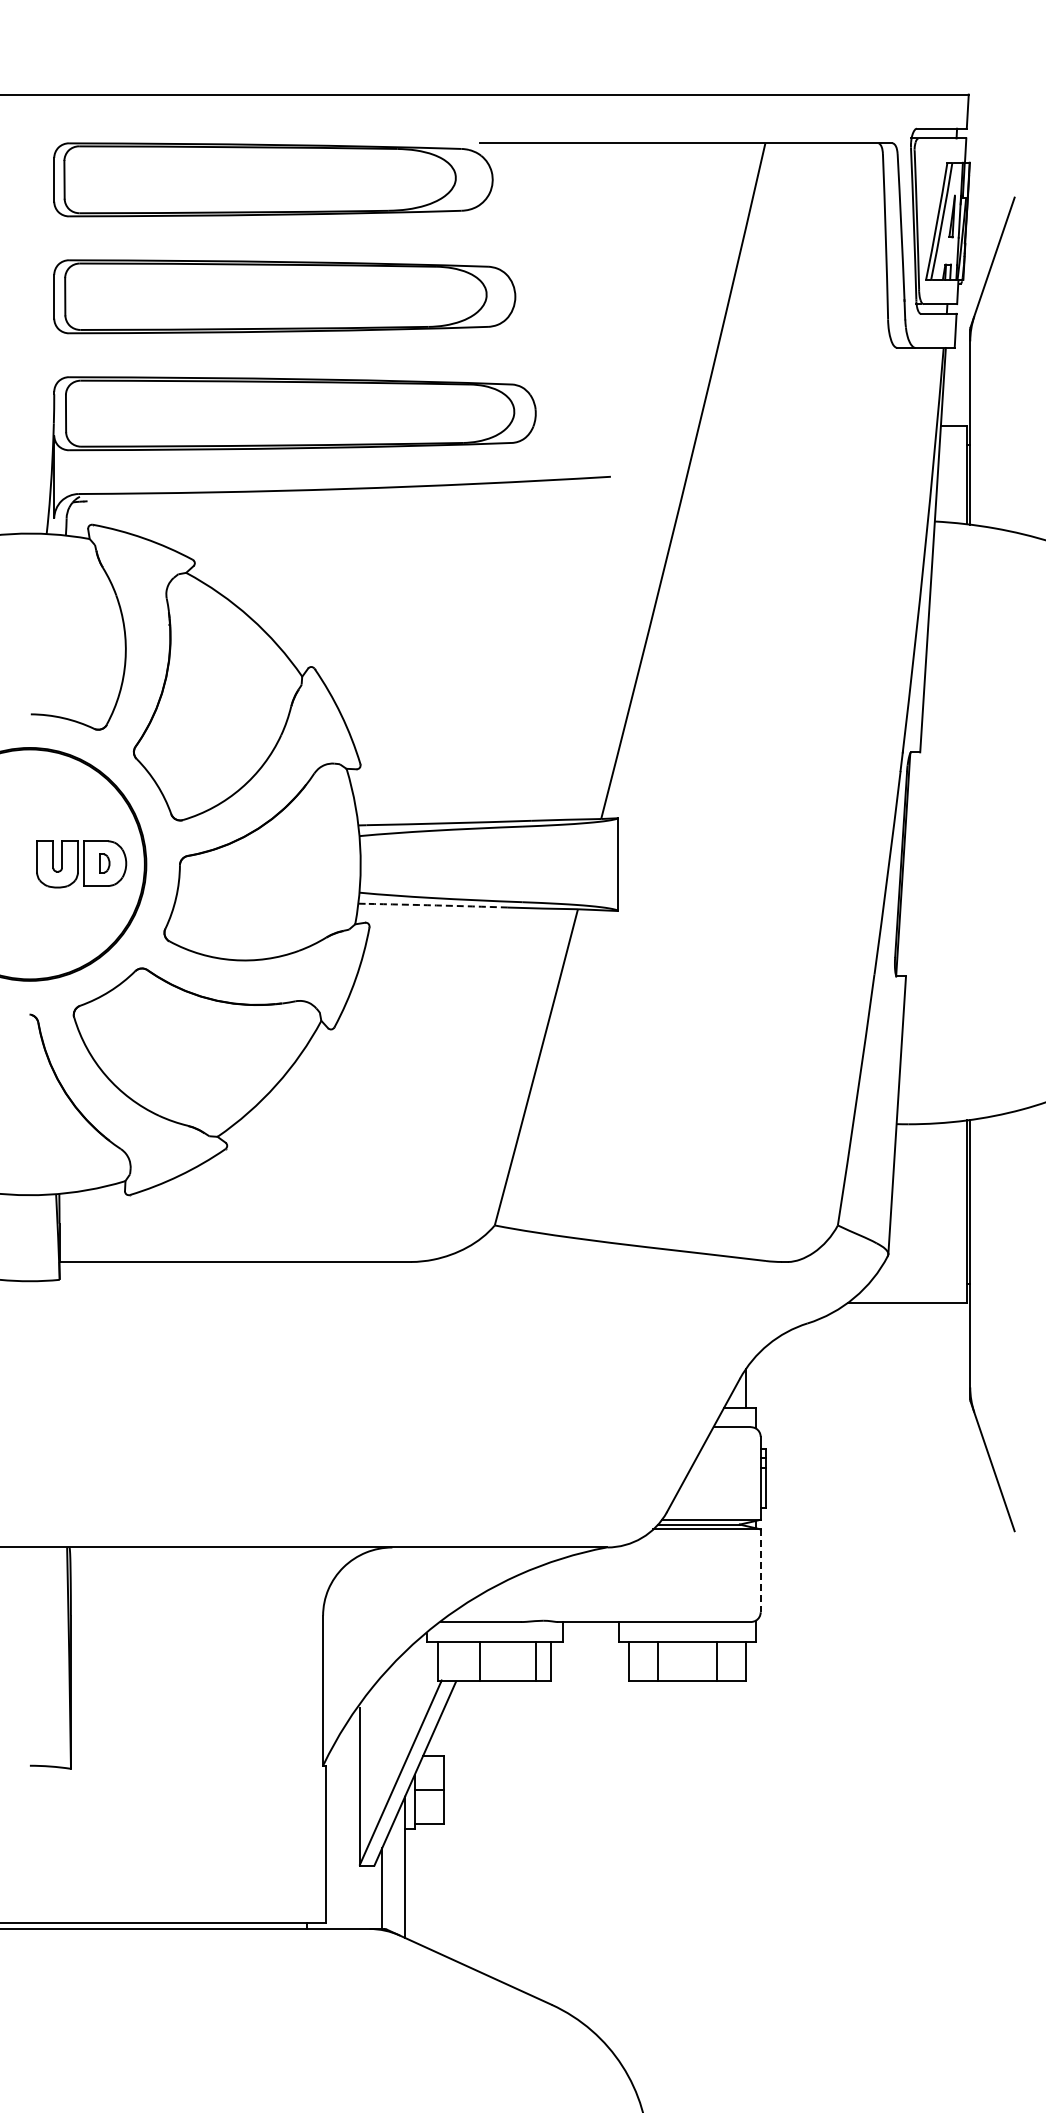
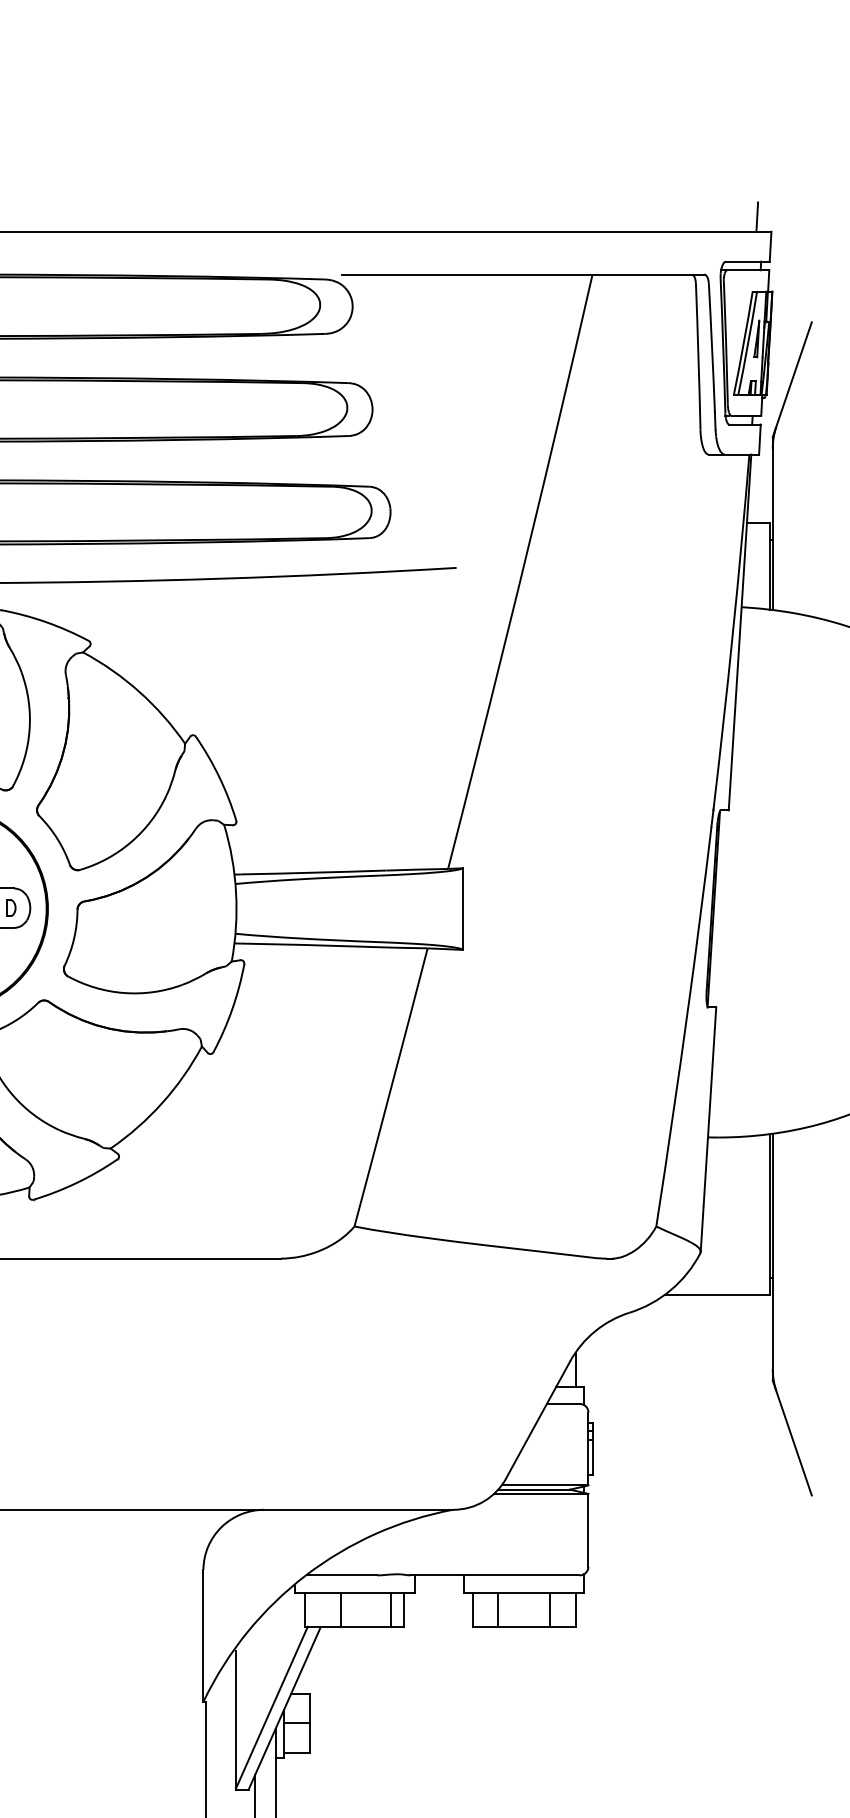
line: (952, 77) -> (757, 216), added
arc: (436, 905) -> (303, 945), dashed -> solid
line: (760, 1571) -> (588, 1530), dashed -> solid

